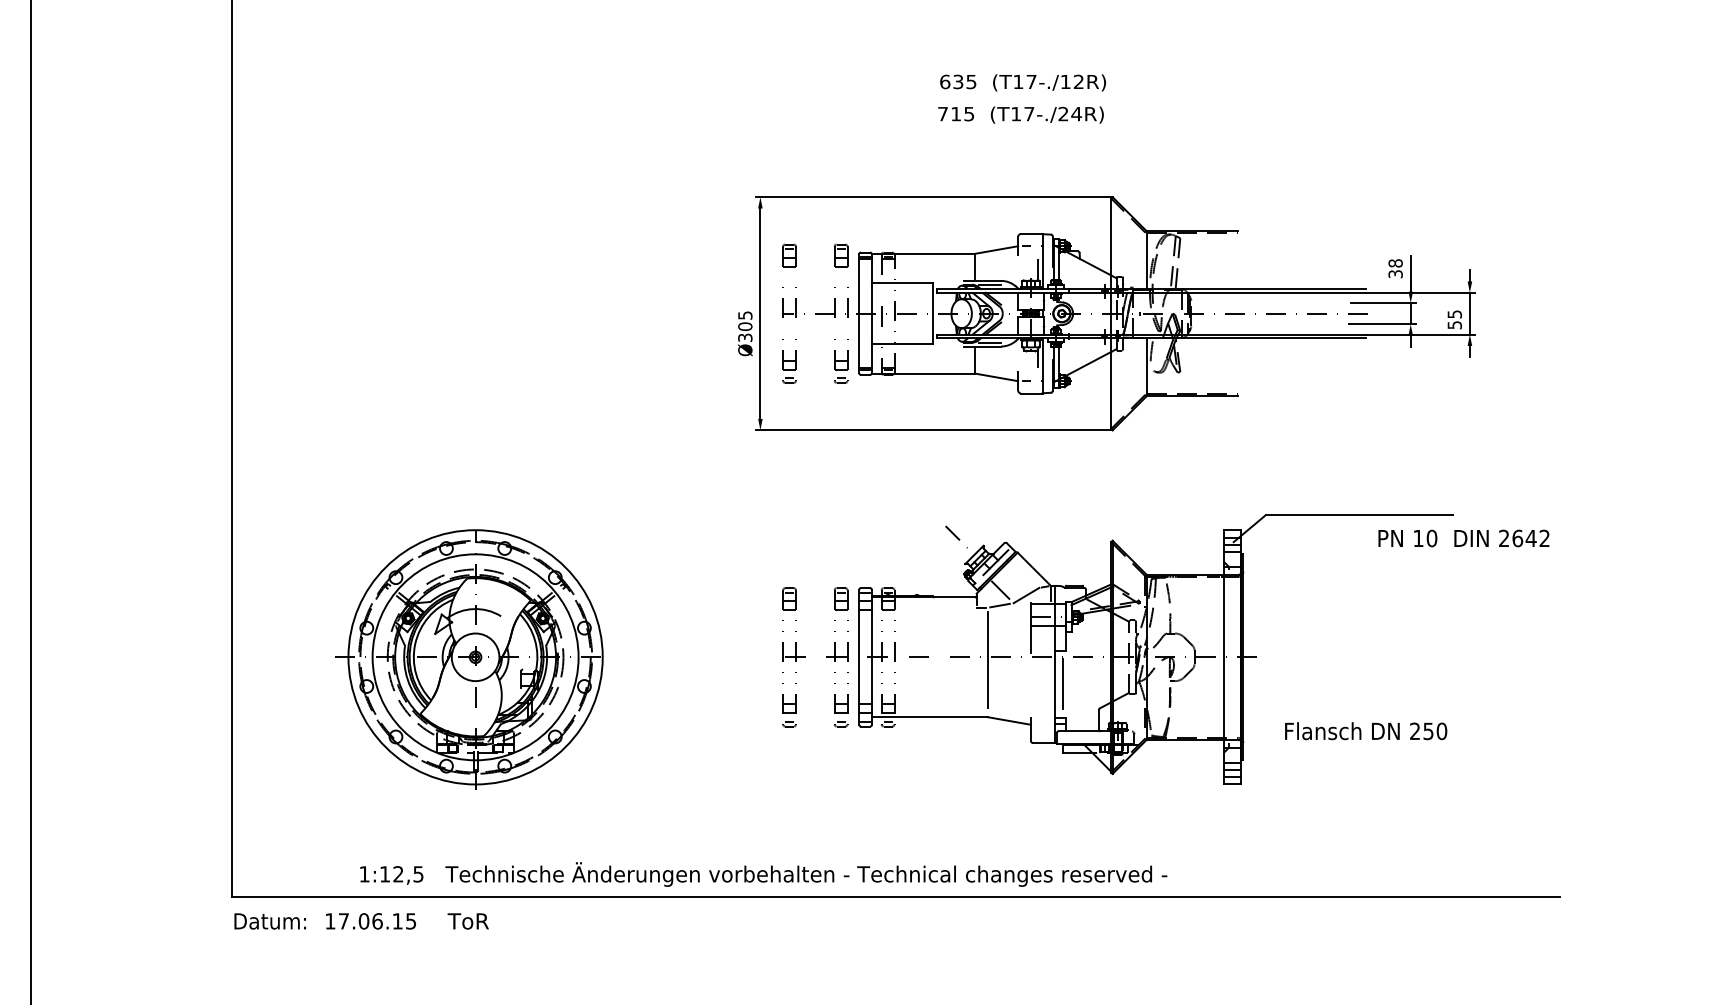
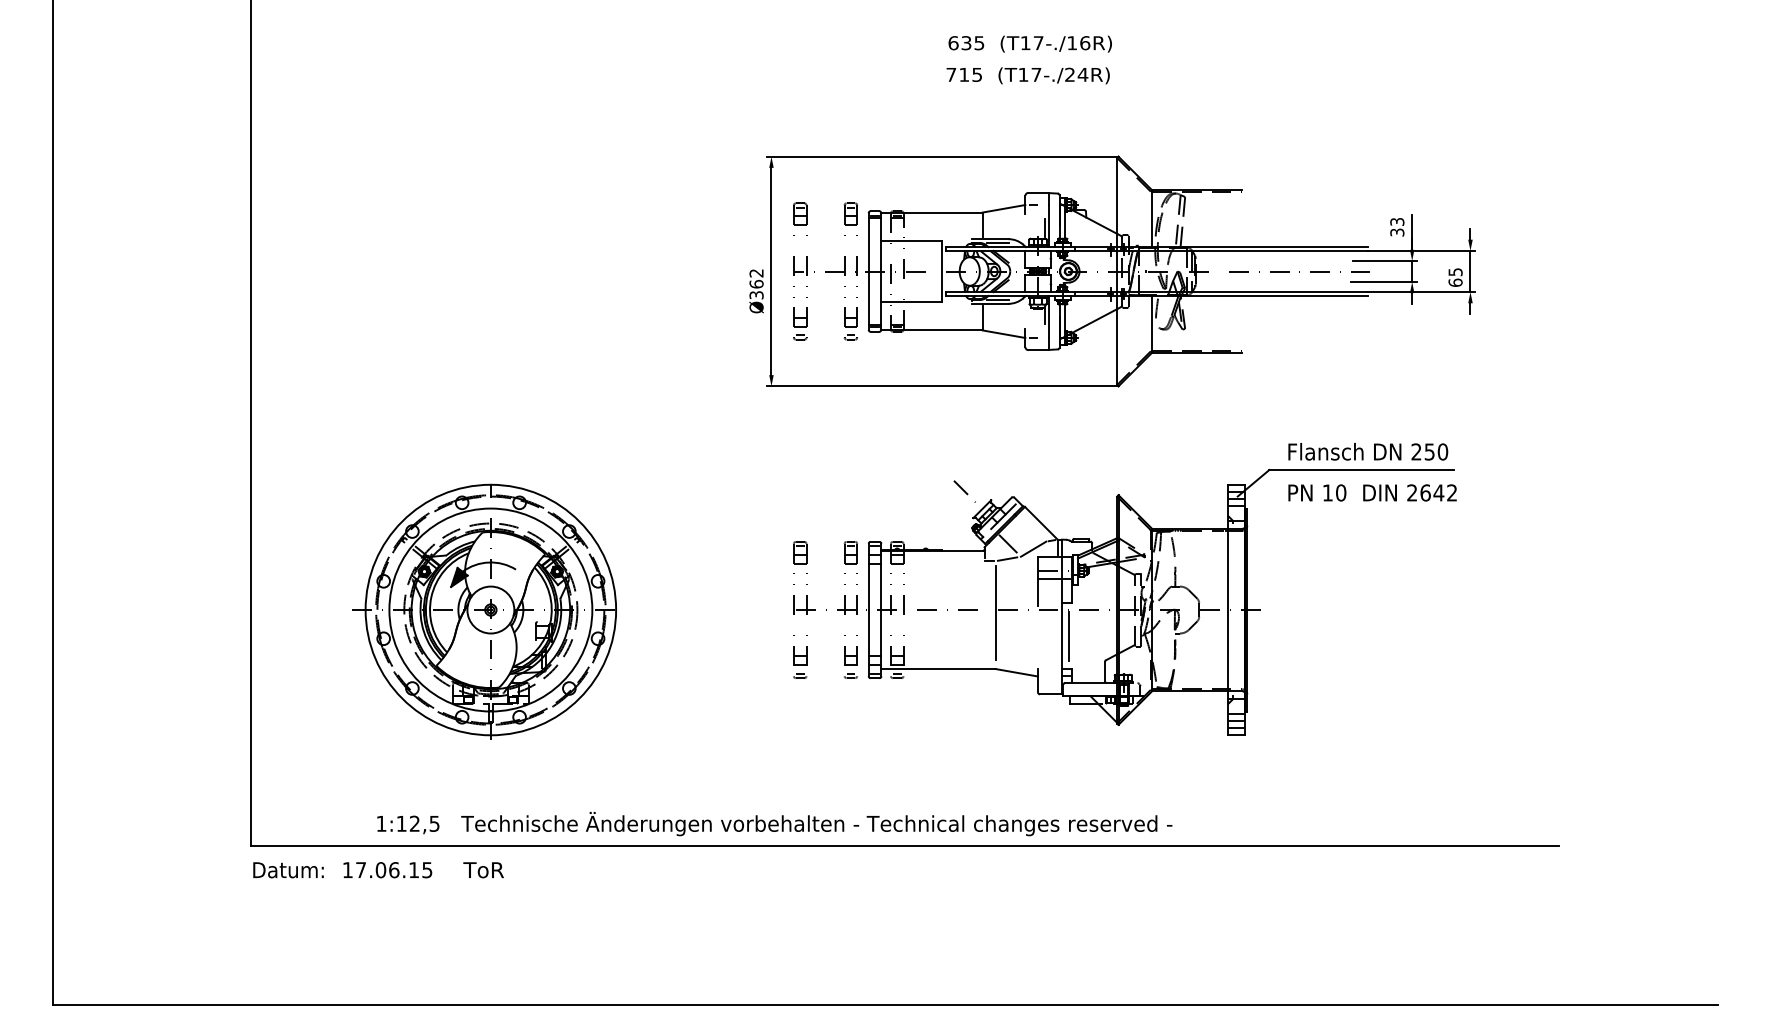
text: (1079, 82) -> (1085, 43), (T17-./12R) -> (T17-./16R)
text: (1395, 262) -> (1397, 221), 38 -> 33
text: (745, 320) -> (756, 278), Ø305 -> Ø362
text: (1454, 324) -> (1455, 282), 55 -> 65
text: (1463, 538) -> (1372, 492), moved
fill: (443, 623) -> (459, 576), added
text: (1366, 730) -> (1368, 451), moved

